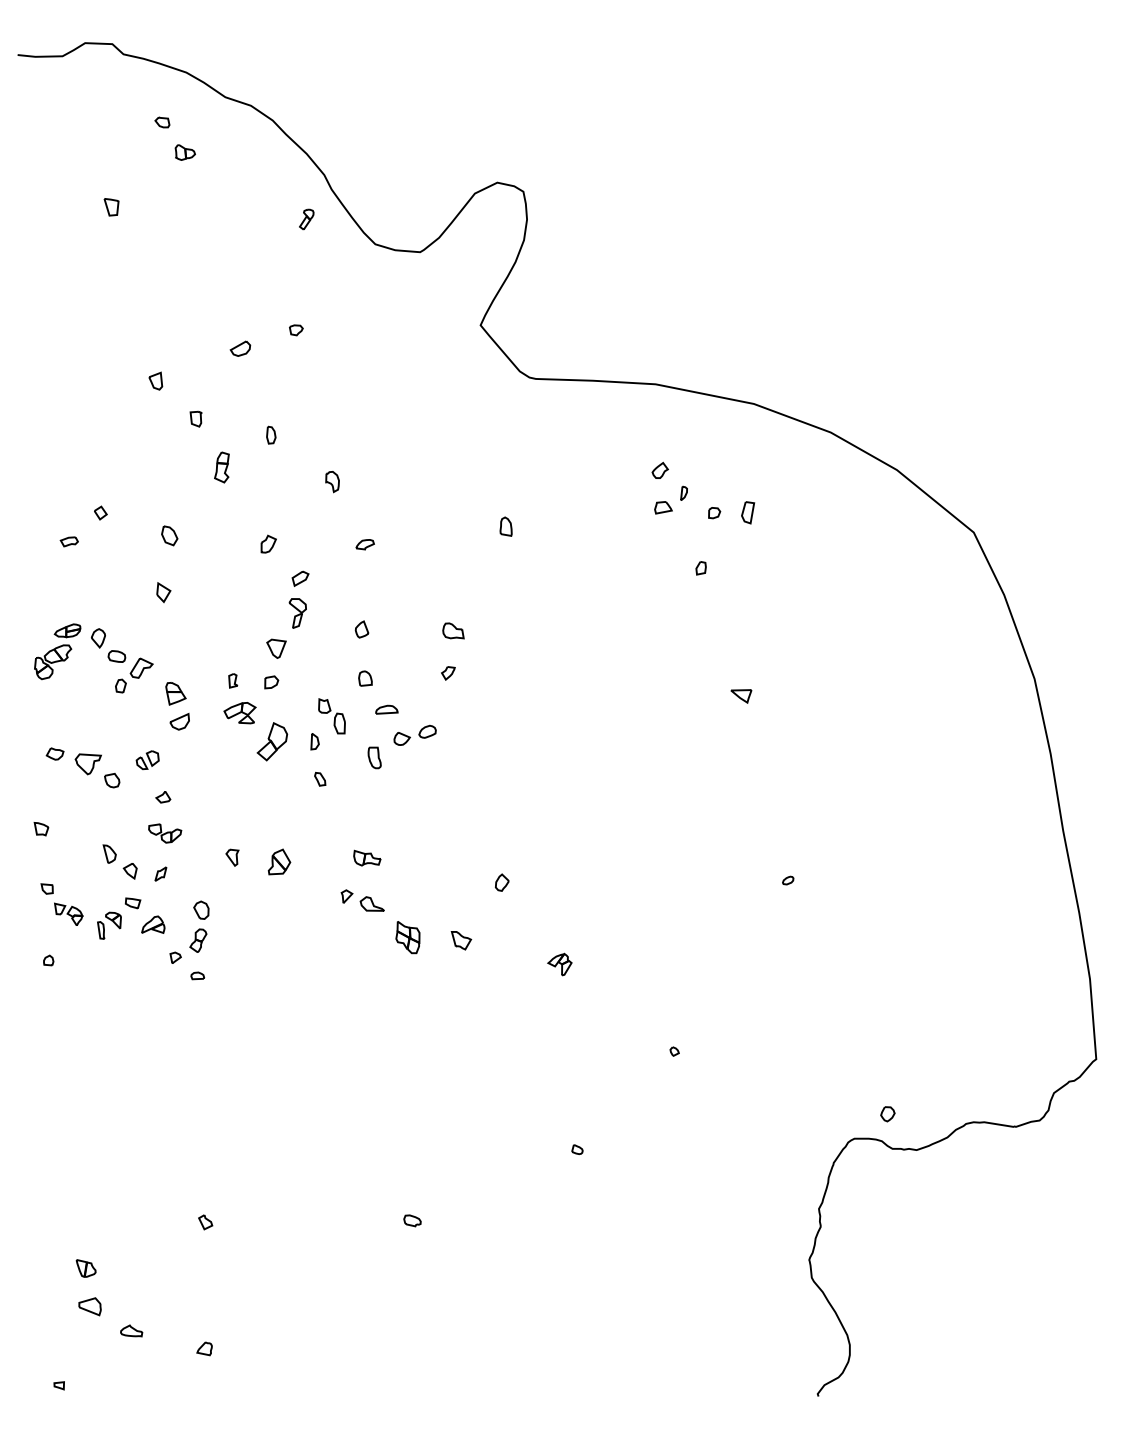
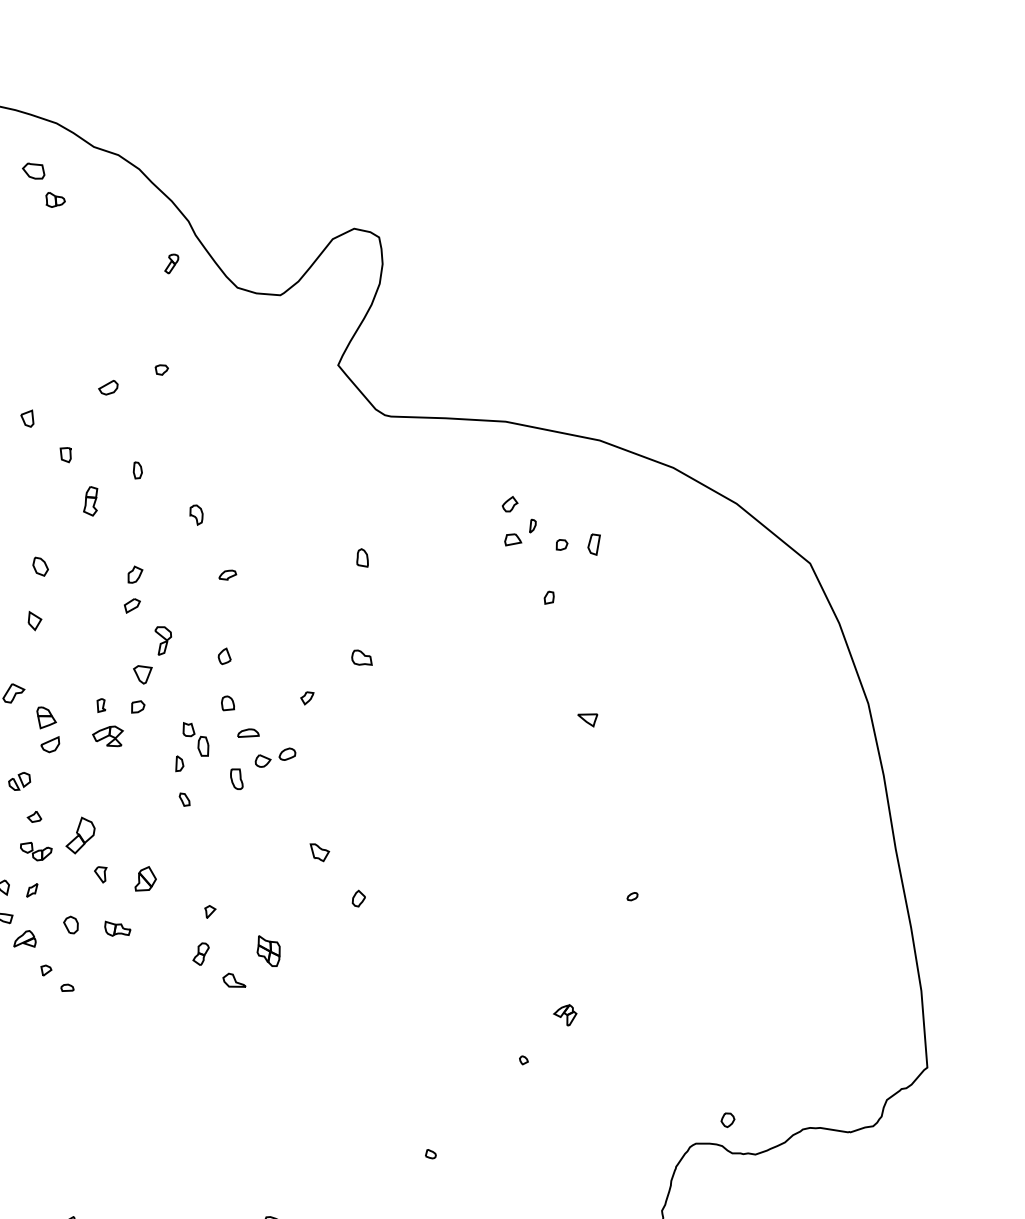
part: (162, 122) -> (33, 171), size x1.6
part: (300, 578) -> (132, 605), moved
part: (453, 630) -> (362, 657), moved
part: (272, 741) -> (80, 835), moved
part: (367, 857) -> (117, 928), moved
part: (371, 903) -> (233, 979), moved
part: (198, 940) -> (201, 953), moved
part: (461, 940) -> (319, 852), moved
part: (559, 964) -> (564, 1015), moved

